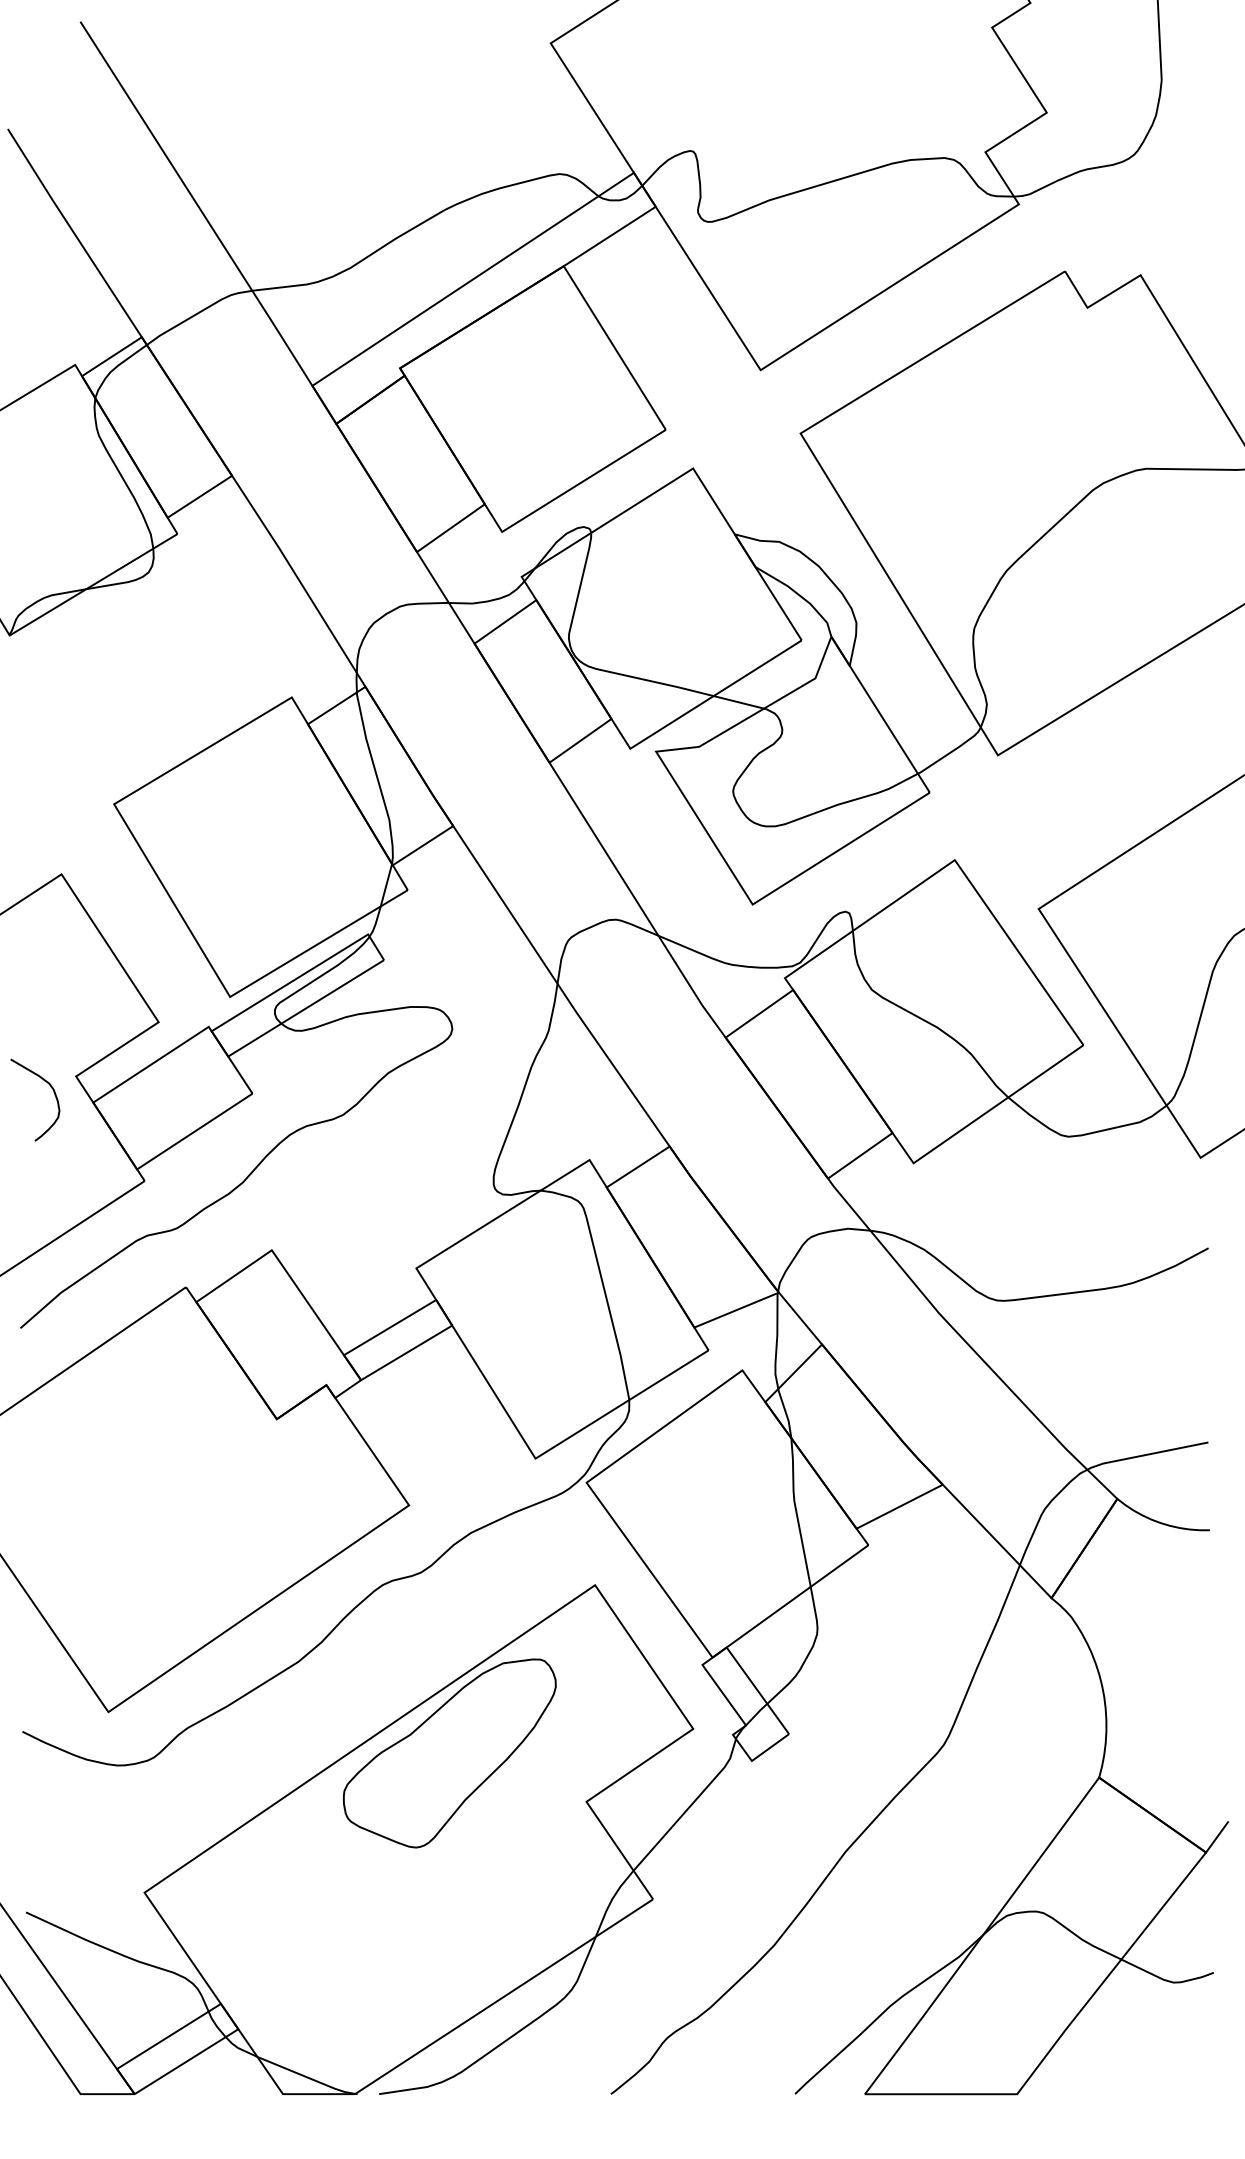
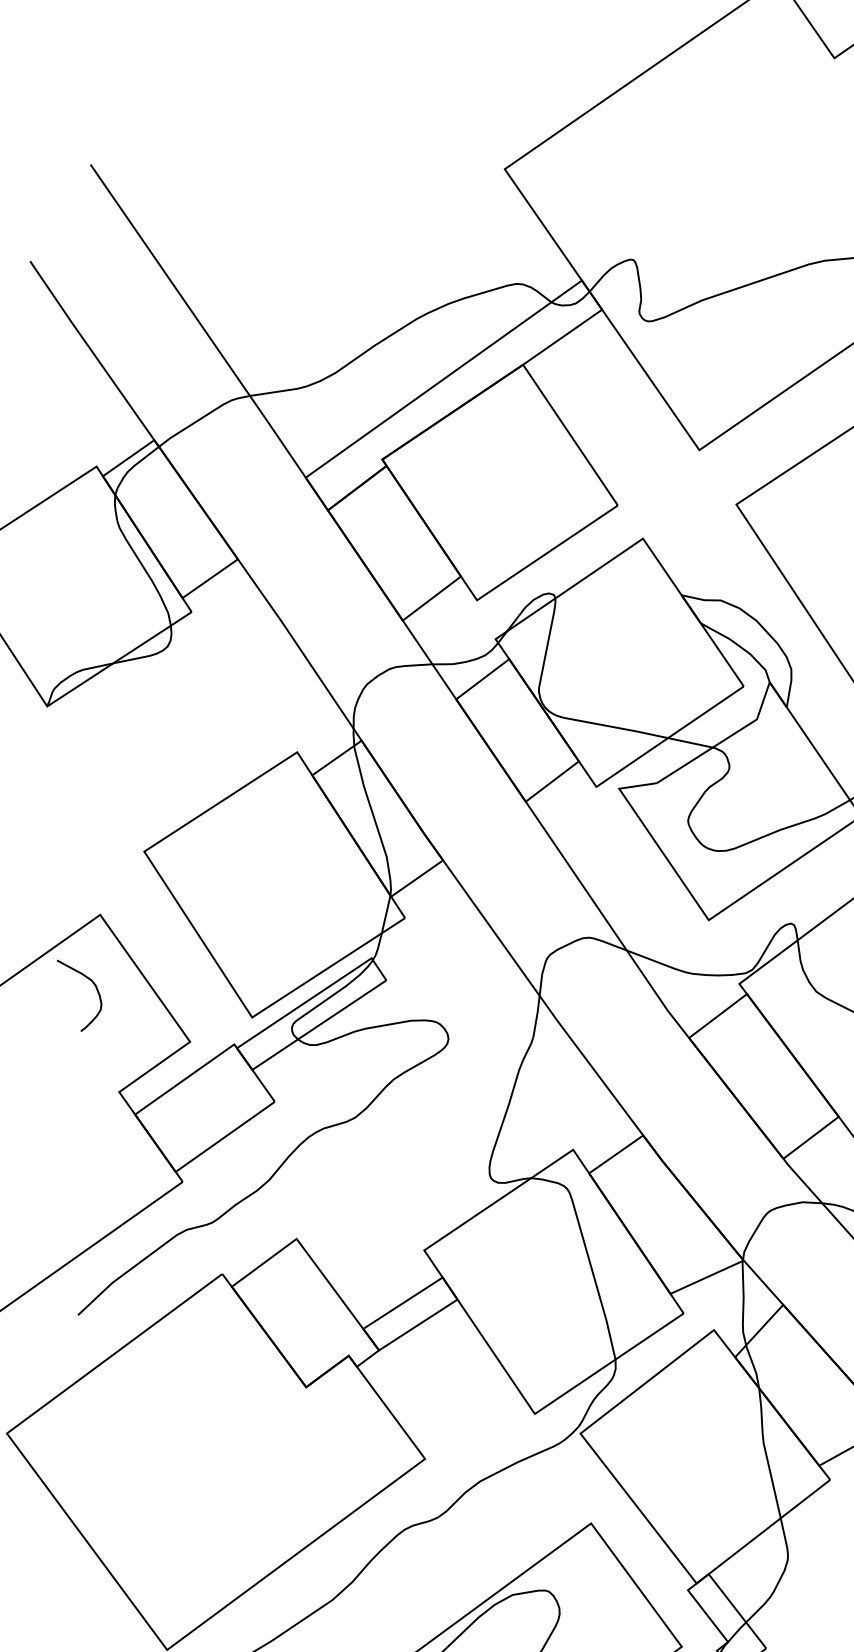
curve: (50, 1087) -> (92, 983), moved

